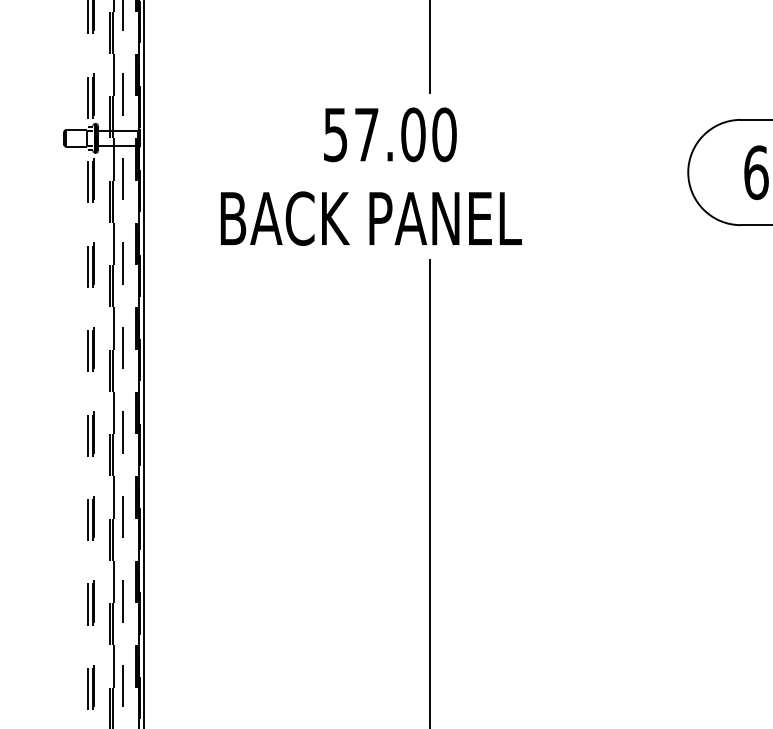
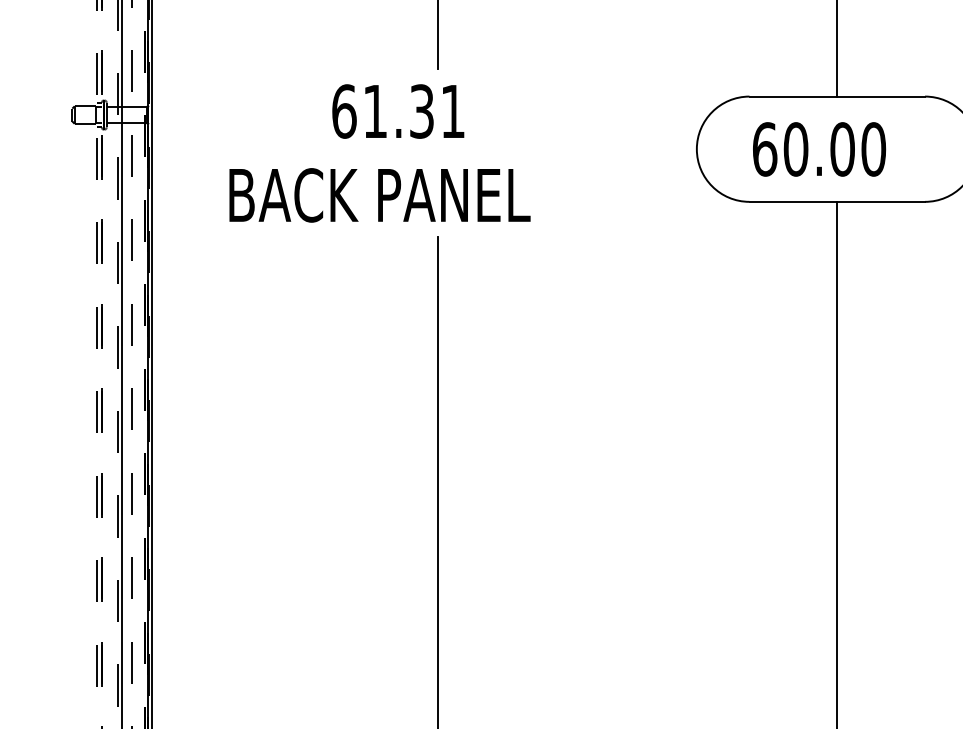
text: (389, 134) -> (398, 111), 57.00 -> 61.31

